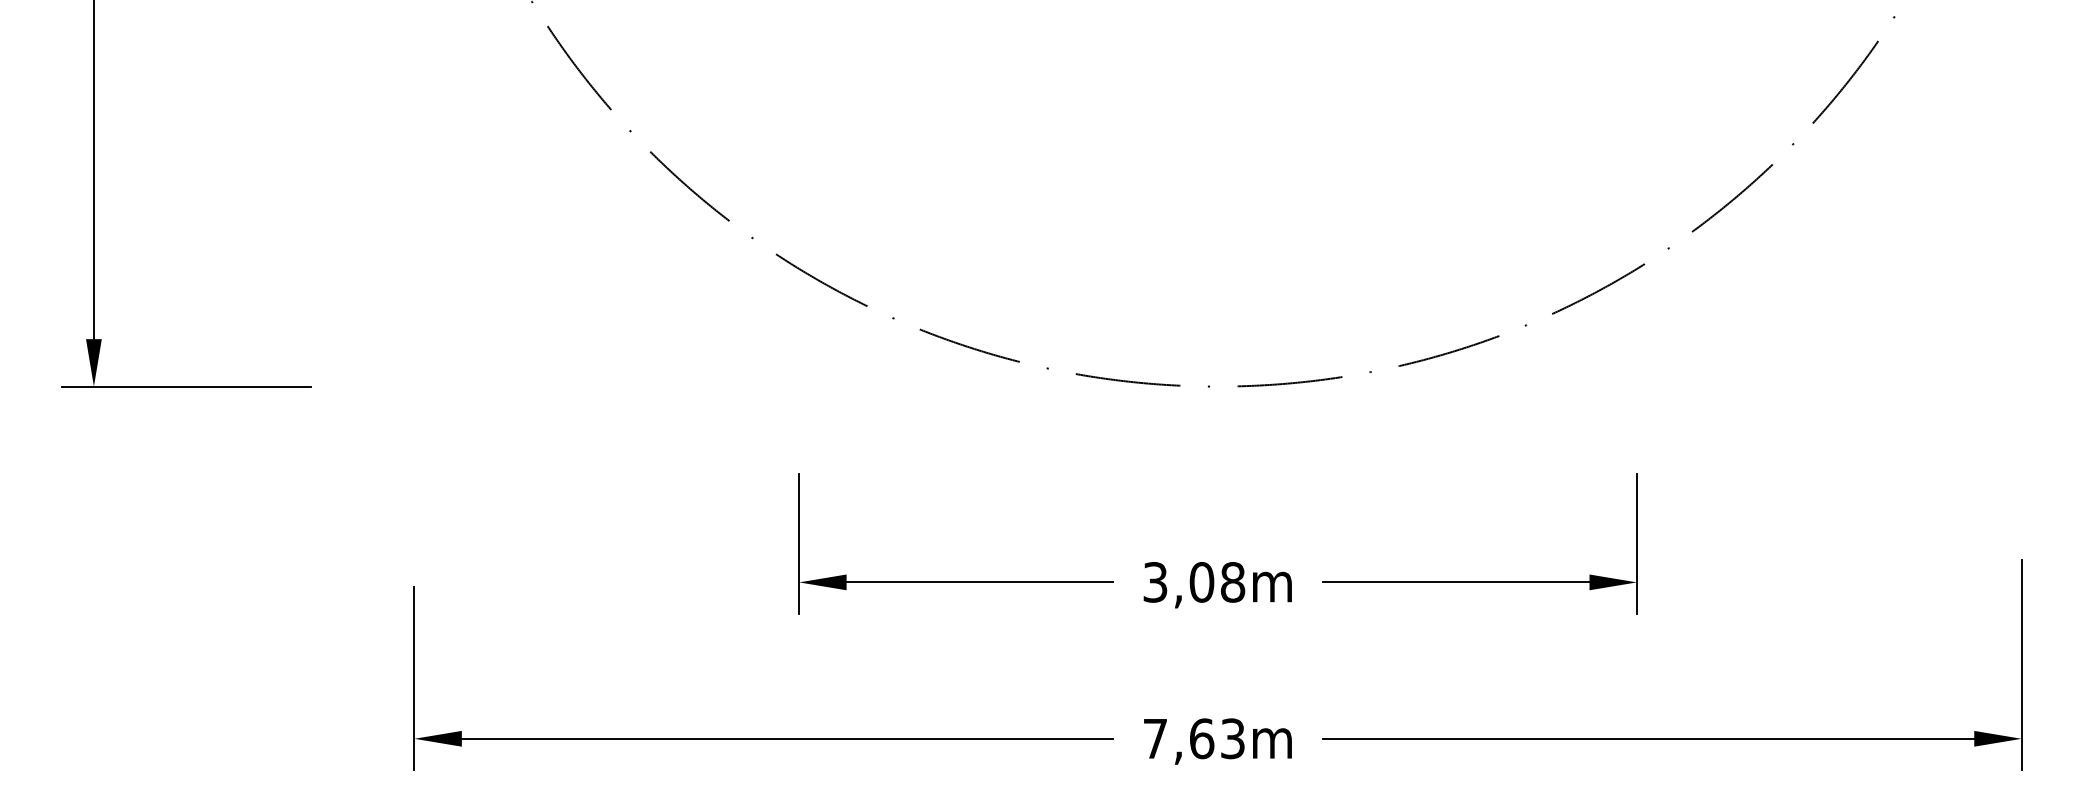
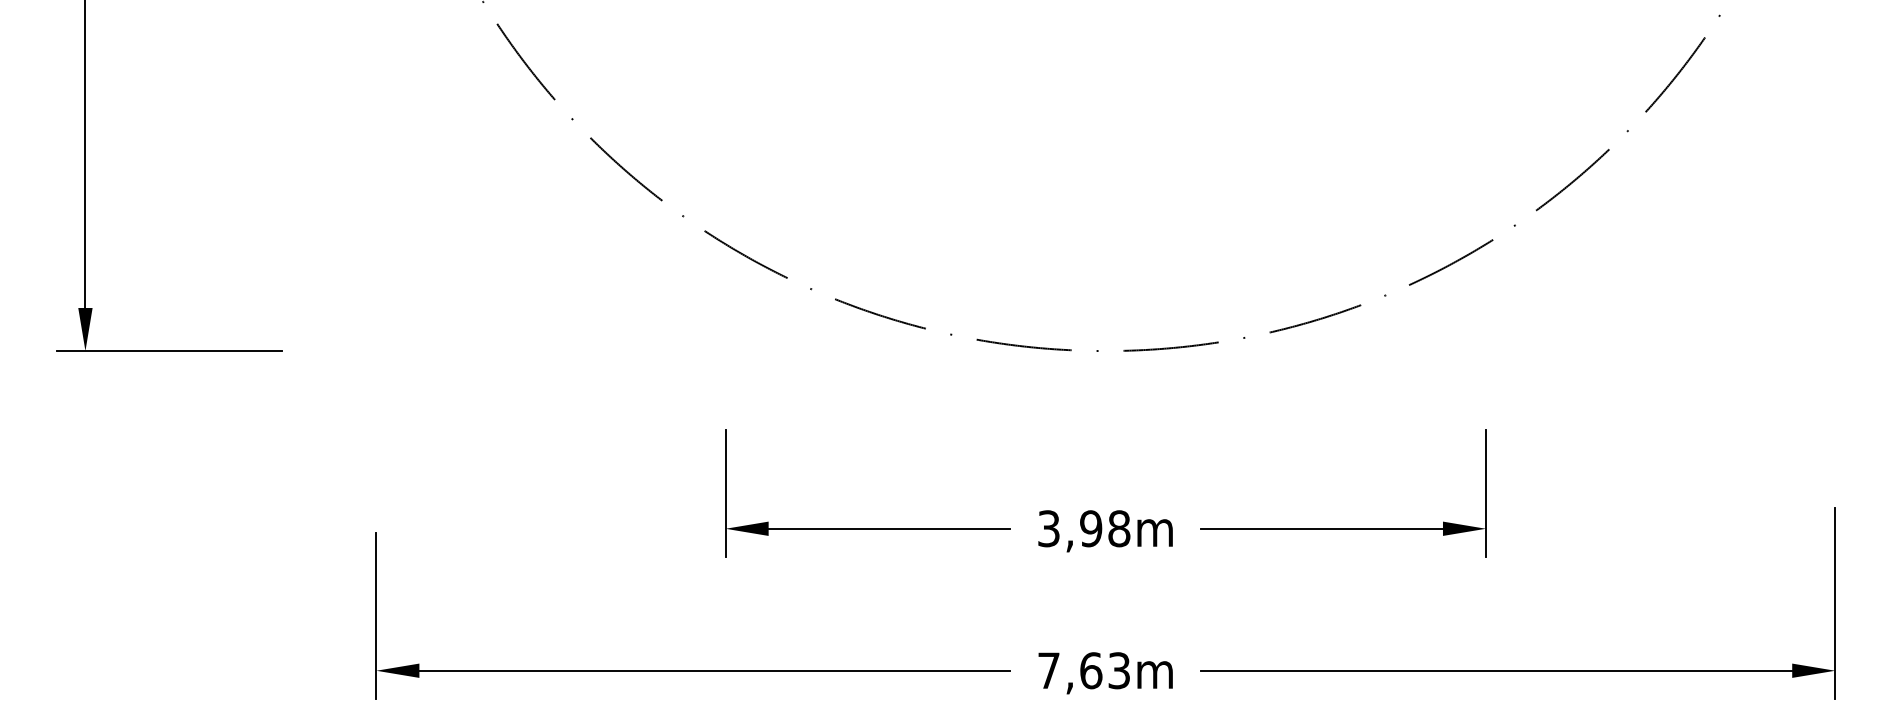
text: (1202, 582) -> (1091, 528), 3,08m -> 3,98m

